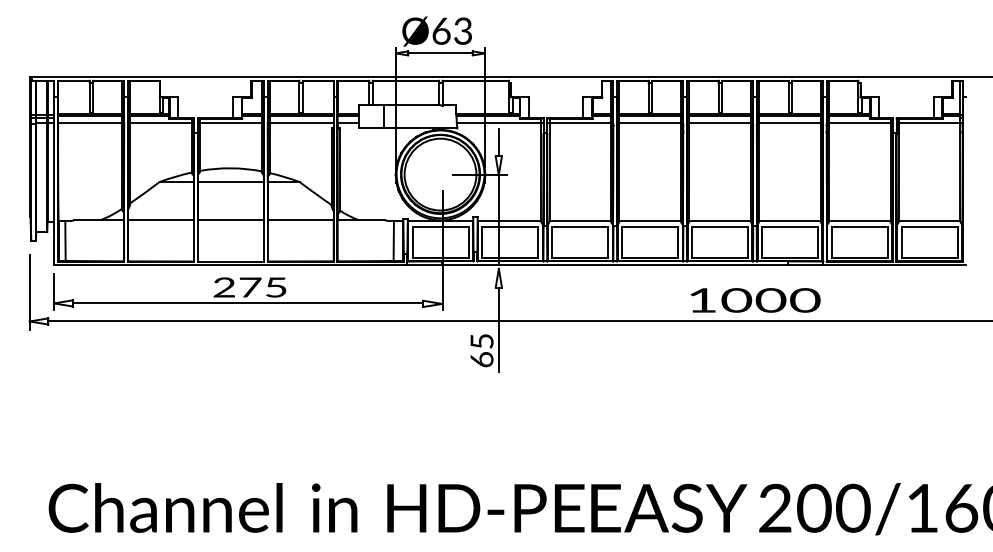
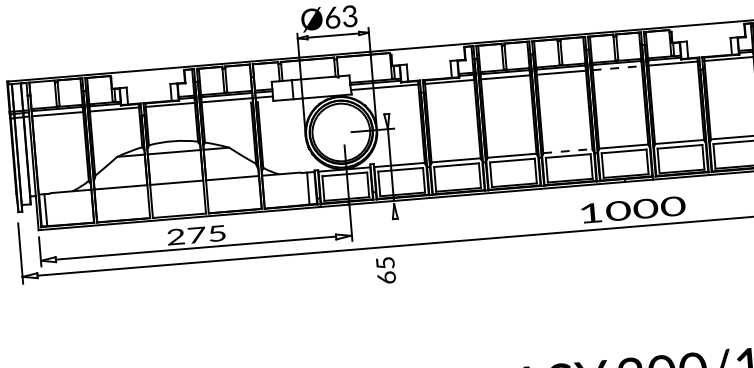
line: (789, 122) -> (616, 67), solid -> dashed
line: (498, 142) -> (385, 103), removed
line: (720, 220) -> (568, 150), solid -> dashed
text: (755, 300) -> (633, 209), moved
line: (498, 329) -> (397, 252), removed

